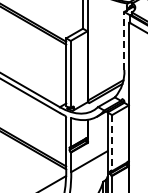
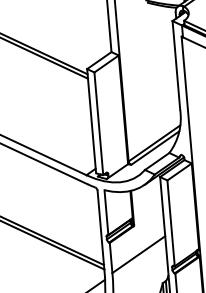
line: (124, 40) -> (176, 64), dashed -> solid
line: (112, 143) -> (171, 223), dashed -> solid

